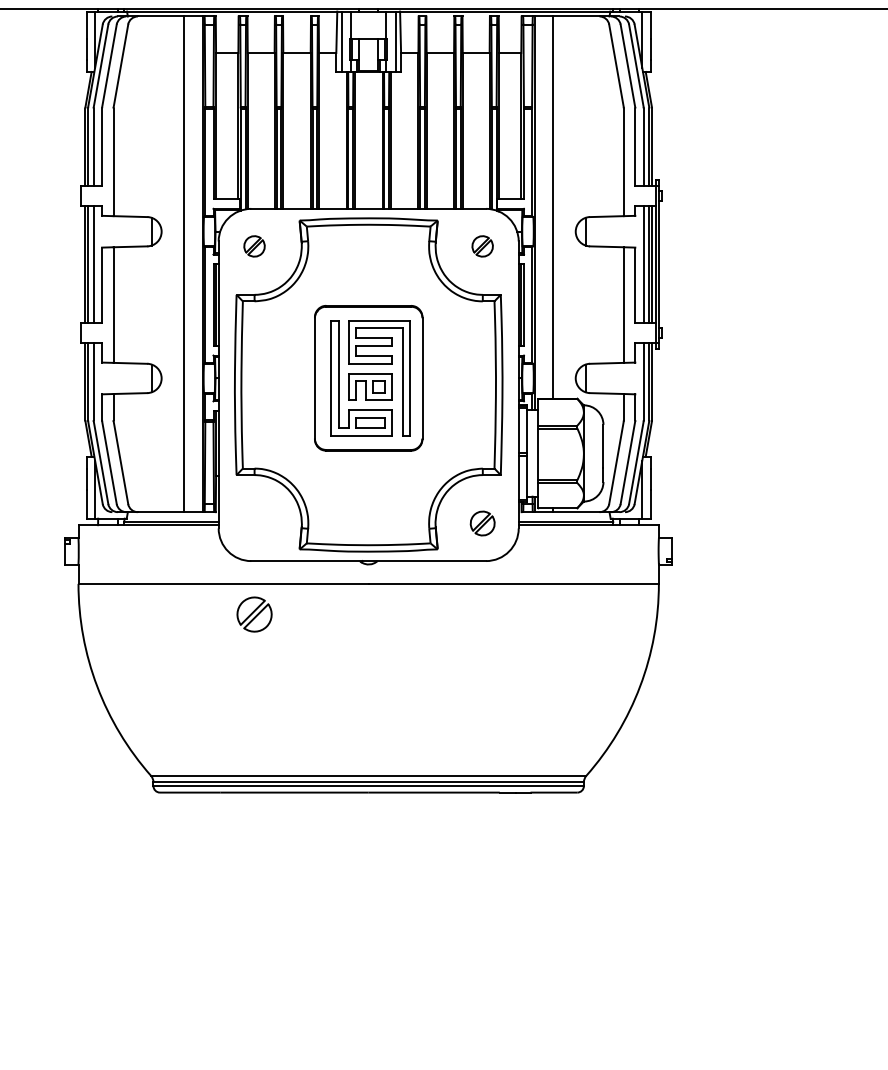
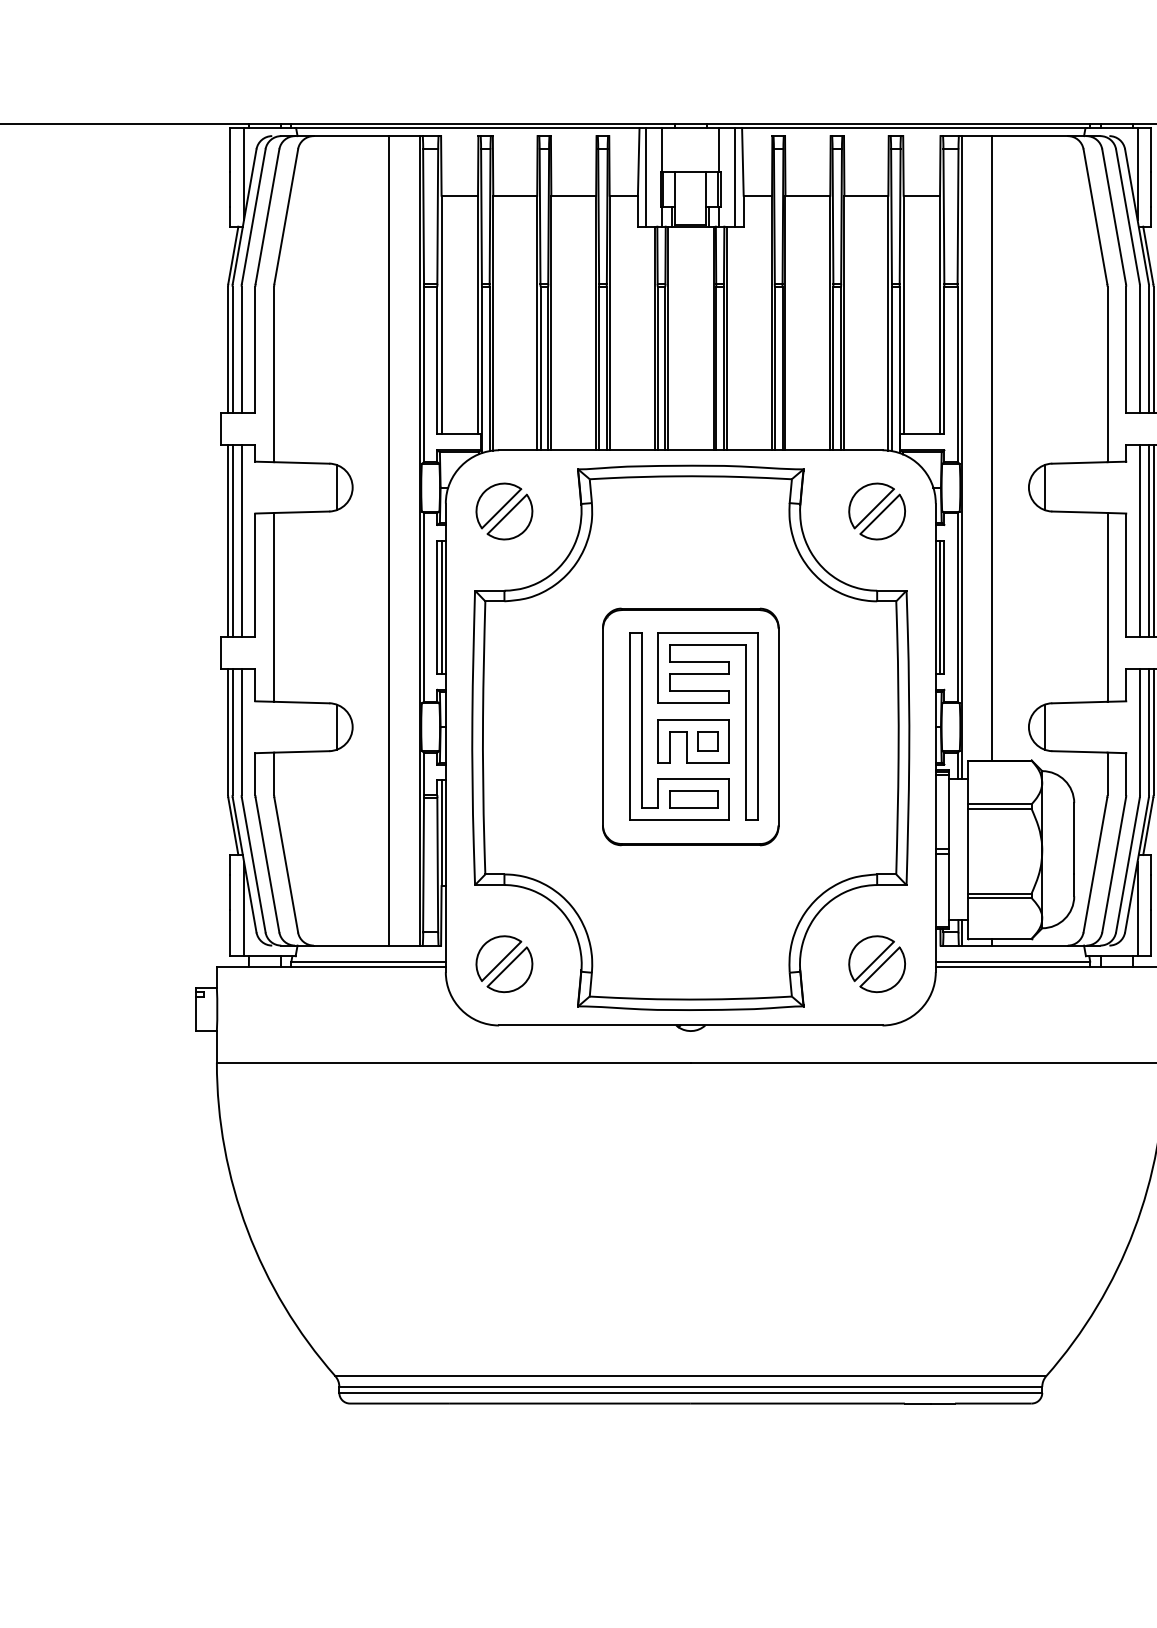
part: (254, 246) -> (504, 511), size x1.67
part: (482, 246) -> (876, 511), size x1.67
part: (482, 523) -> (876, 964), size x1.43
part: (254, 614) -> (504, 964), moved

